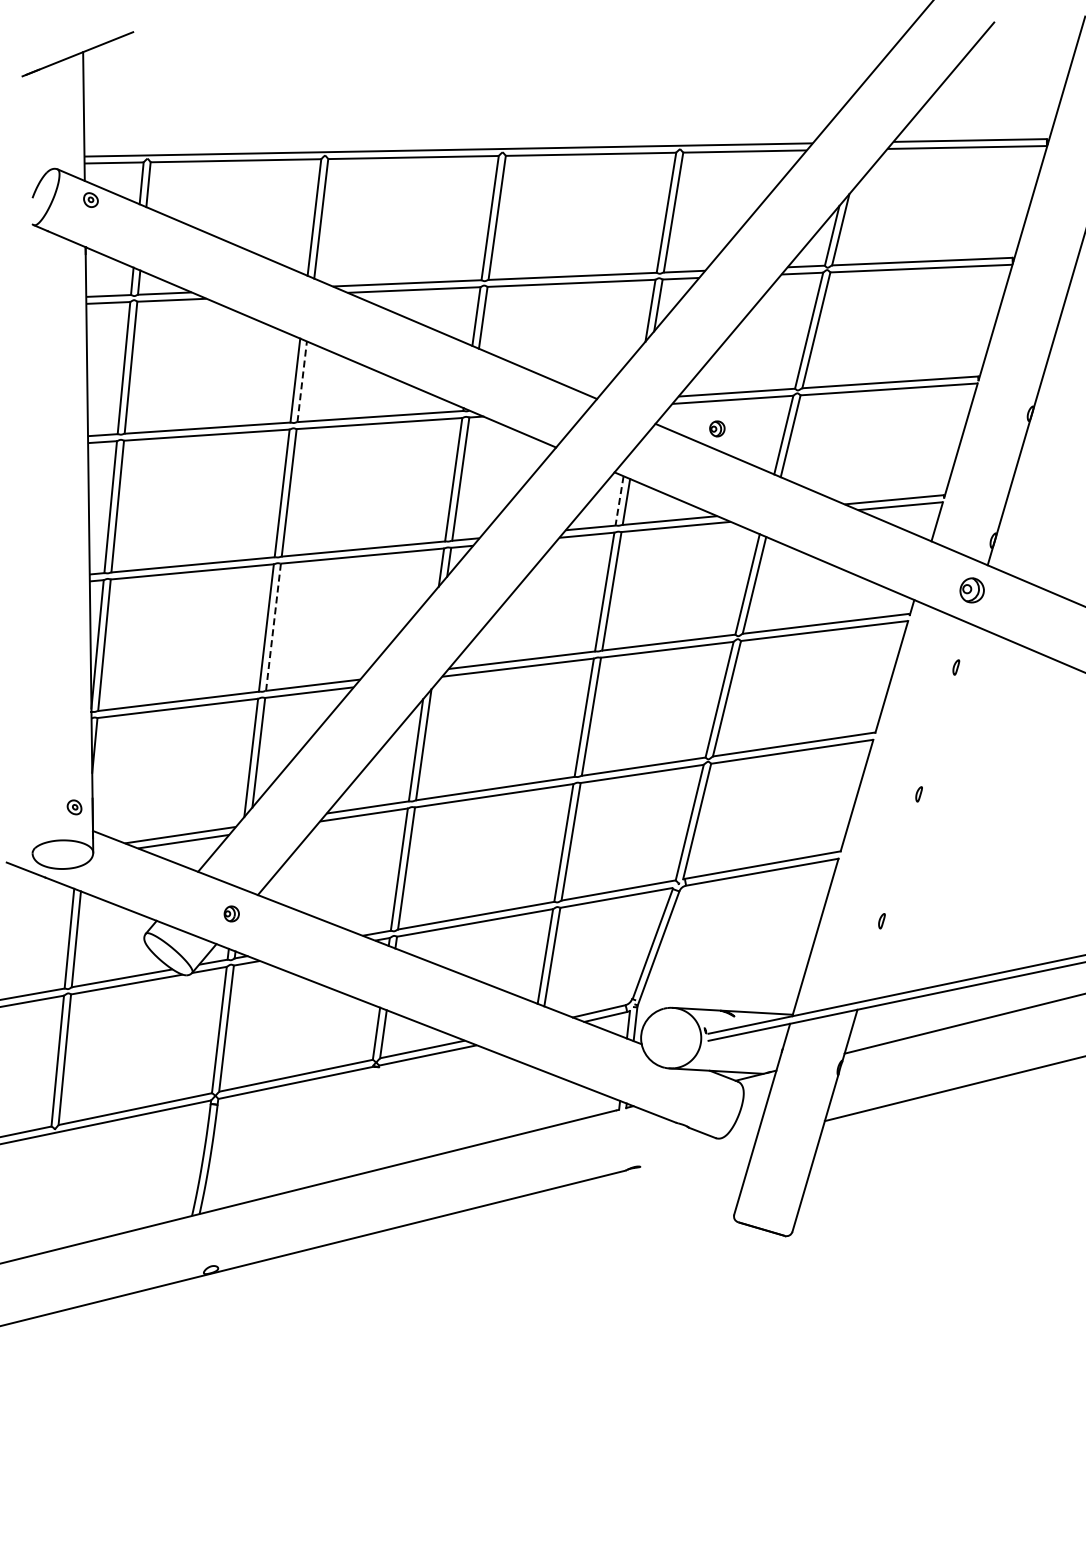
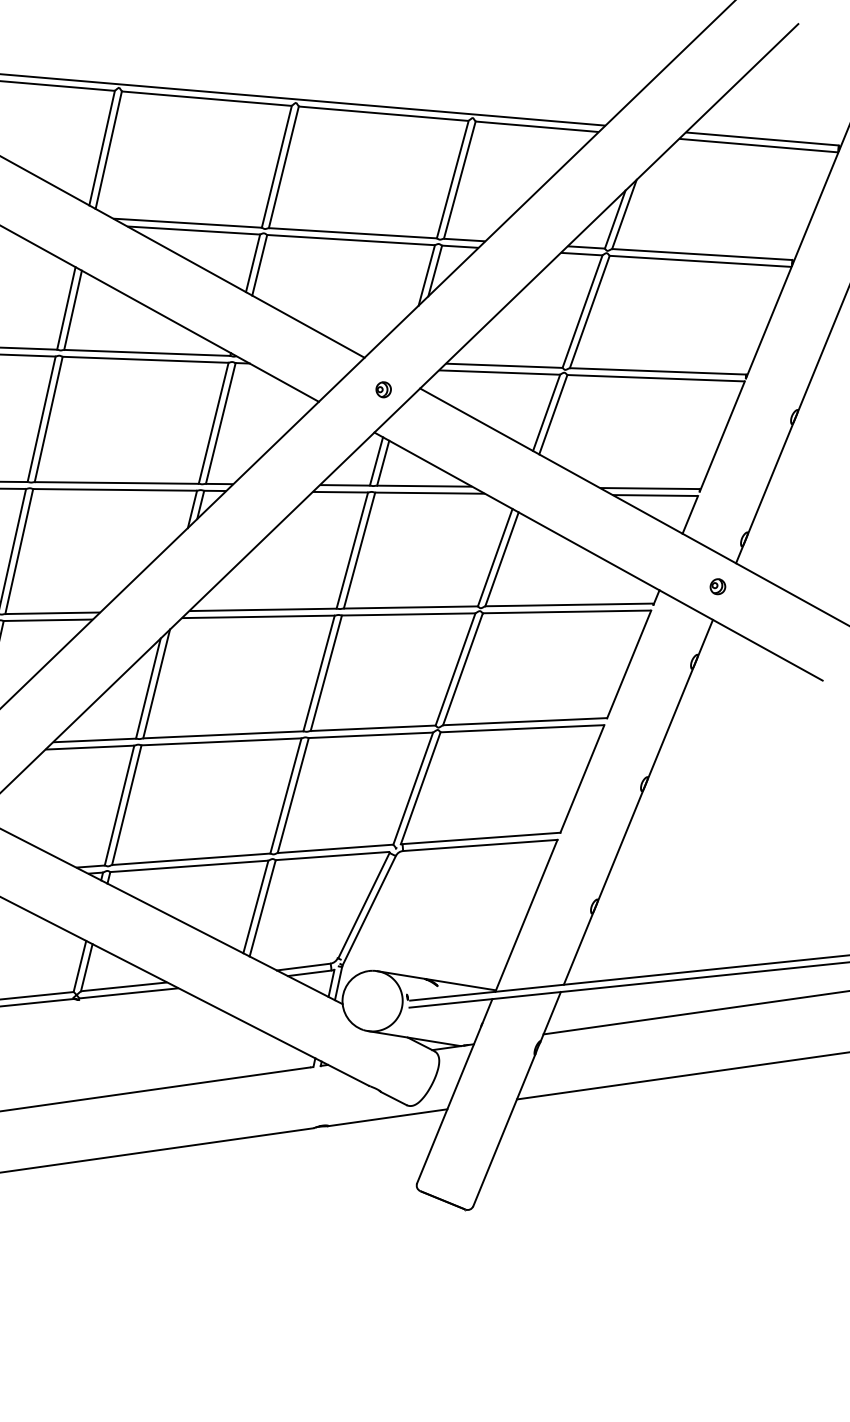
line: (302, 381) -> (73, 310), dashed -> solid
part: (717, 428) -> (383, 389), moved
line: (619, 501) -> (376, 462), dashed -> solid
part: (971, 590) -> (717, 586), size x0.62
line: (273, 626) -> (19, 550), dashed -> solid
line: (914, 812) -> (637, 801), added
line: (697, 1152) -> (387, 1117), added

